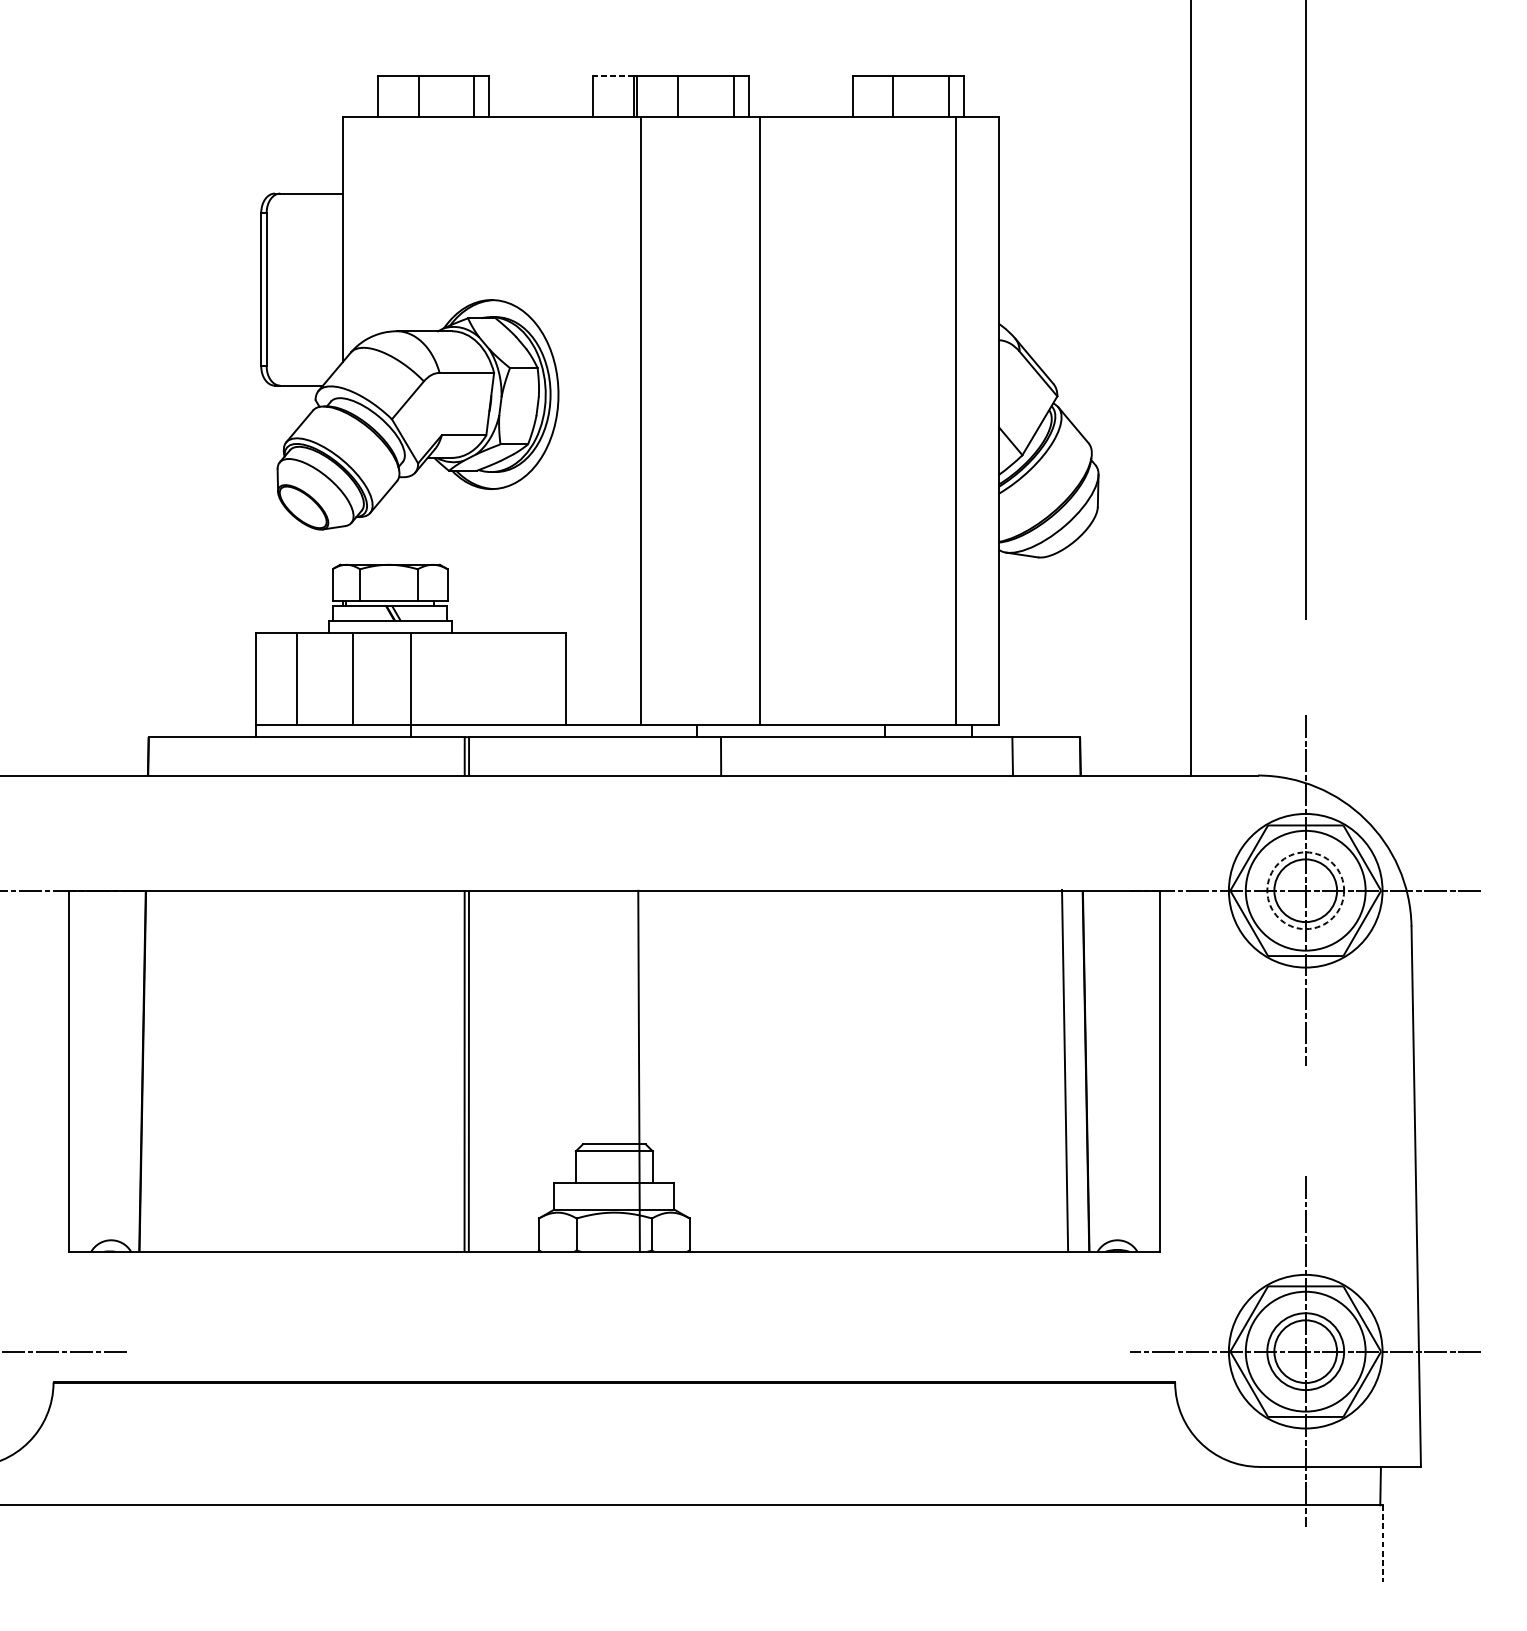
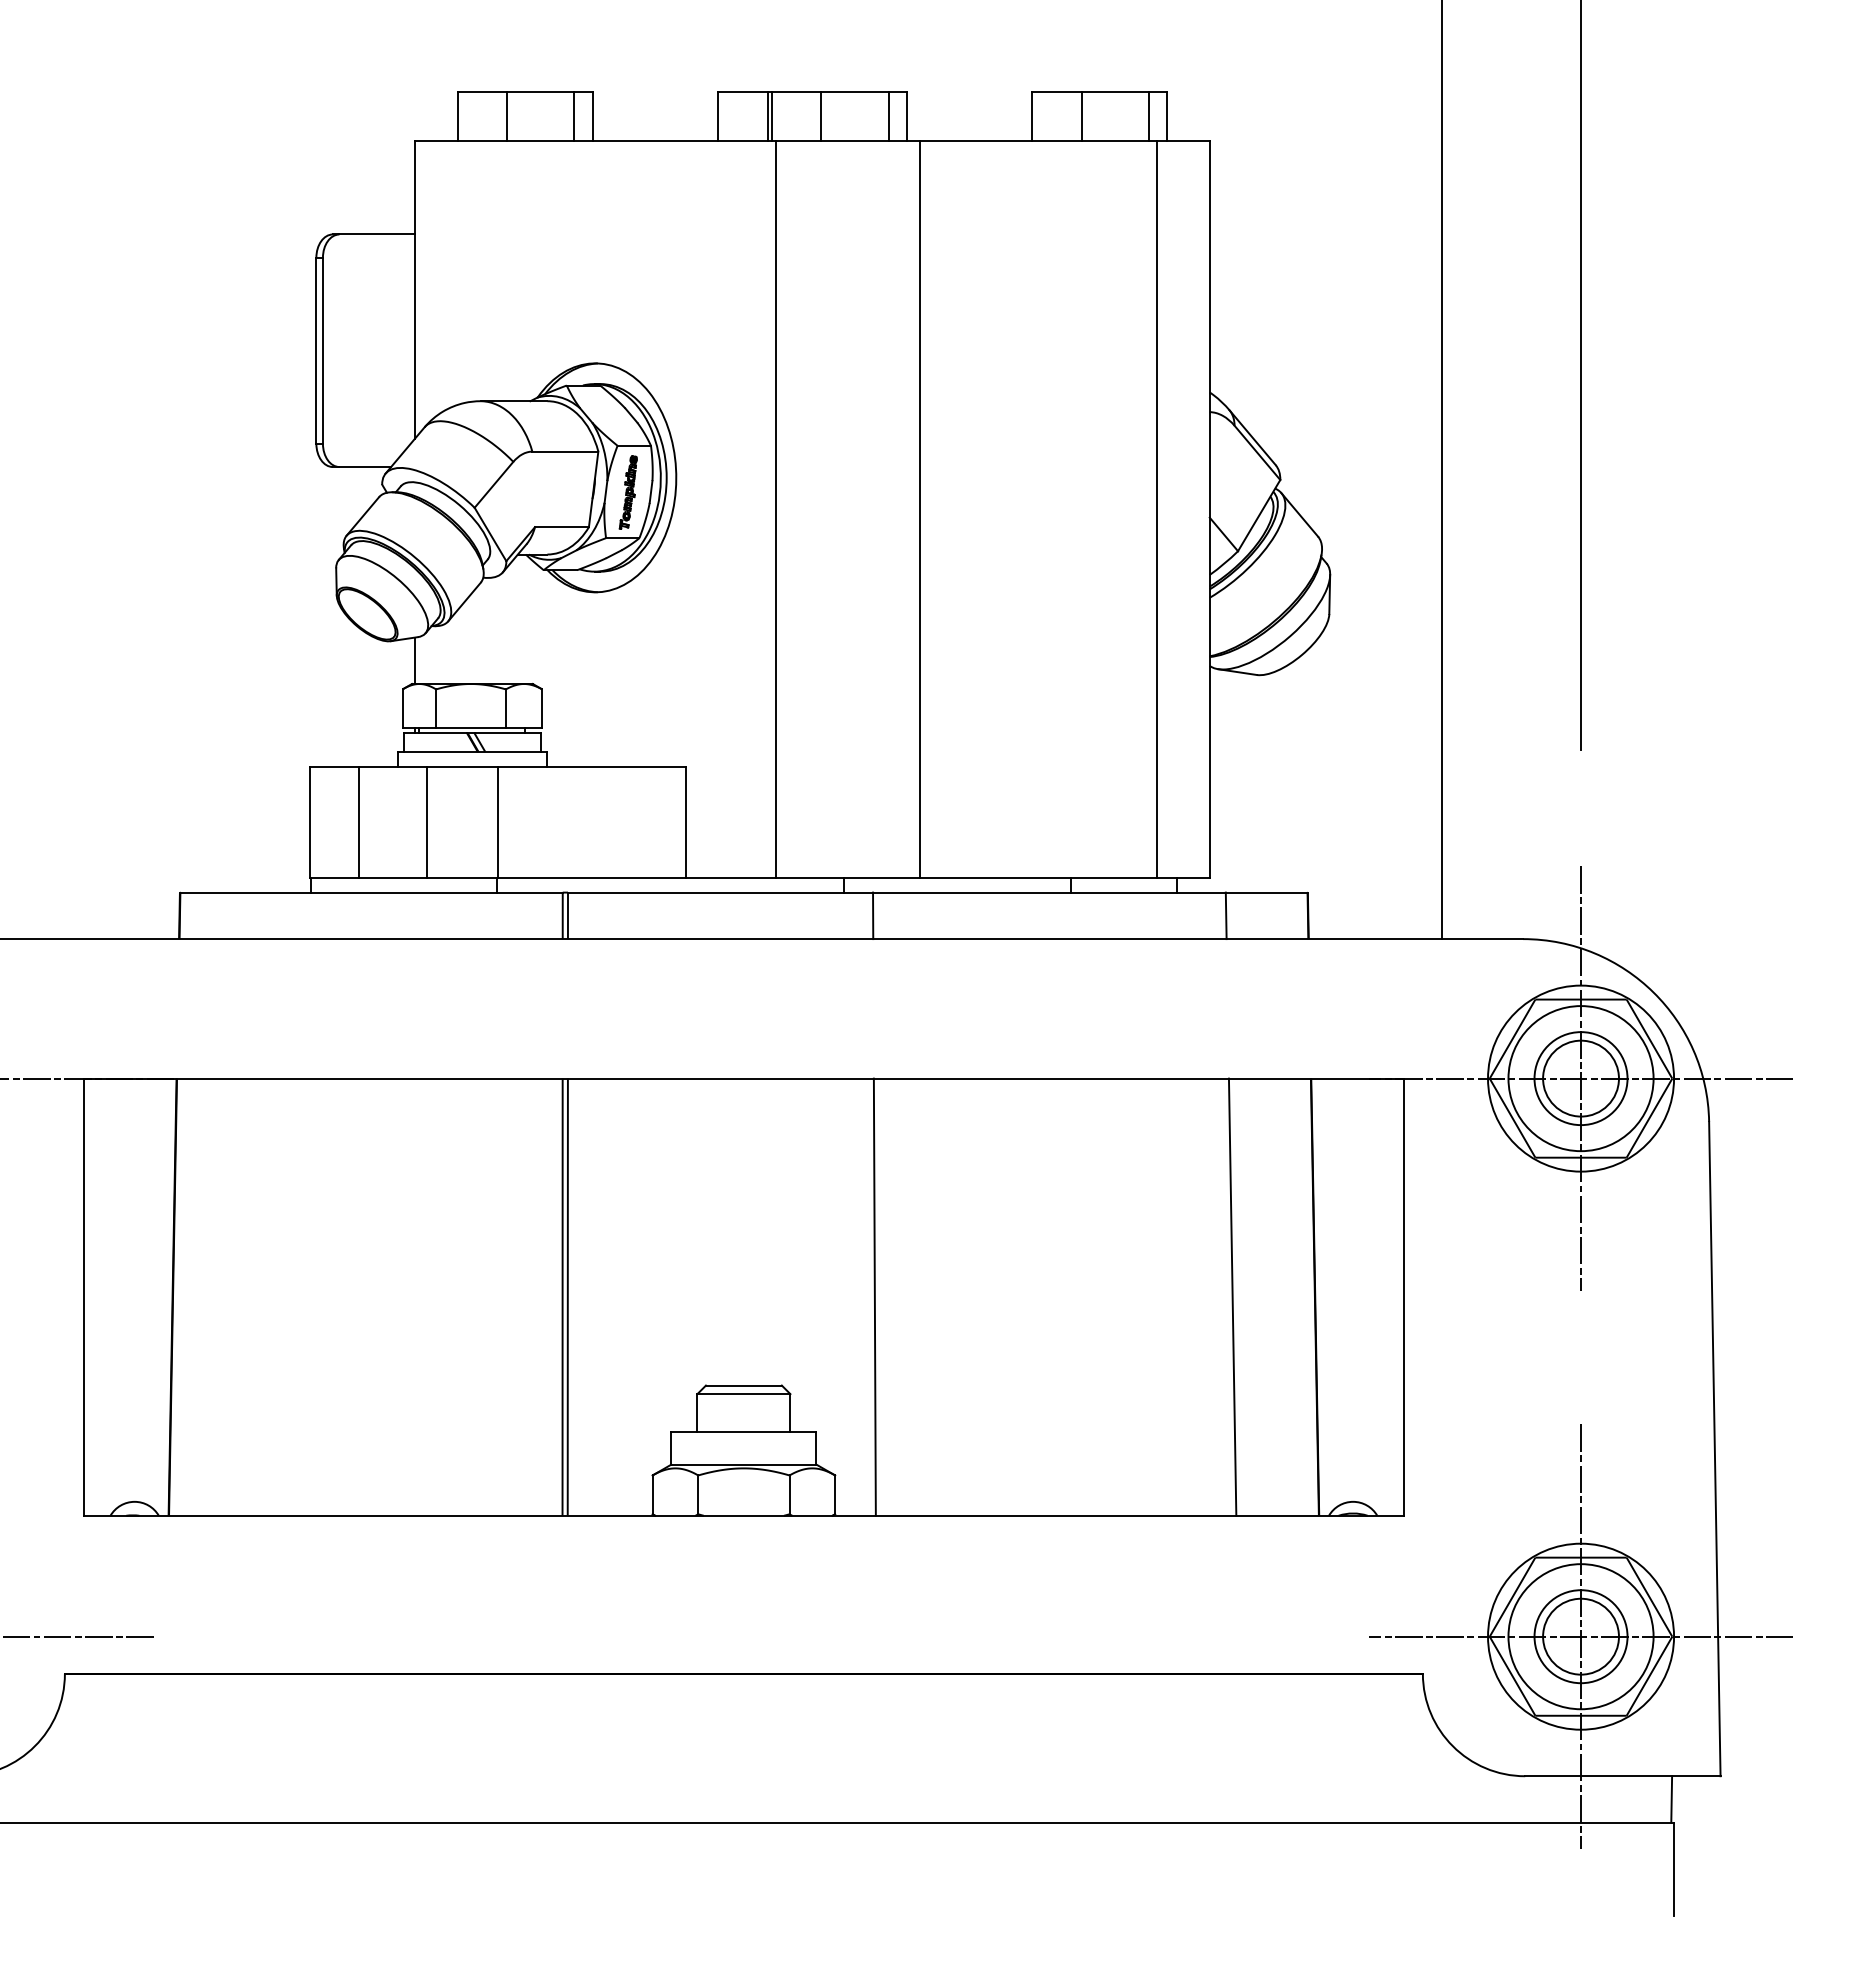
line: (613, 75) -> (742, 91), dashed -> solid
part: (518, 406) -> (627, 492), added
line: (343, 545) -> (415, 660), added
circle: (1305, 890) -> (1580, 1078), dashed -> solid
line: (1064, 1069) -> (1232, 1296), moved
line: (638, 1070) -> (874, 1296), moved
line: (1382, 1543) -> (1674, 1869), dashed -> solid

